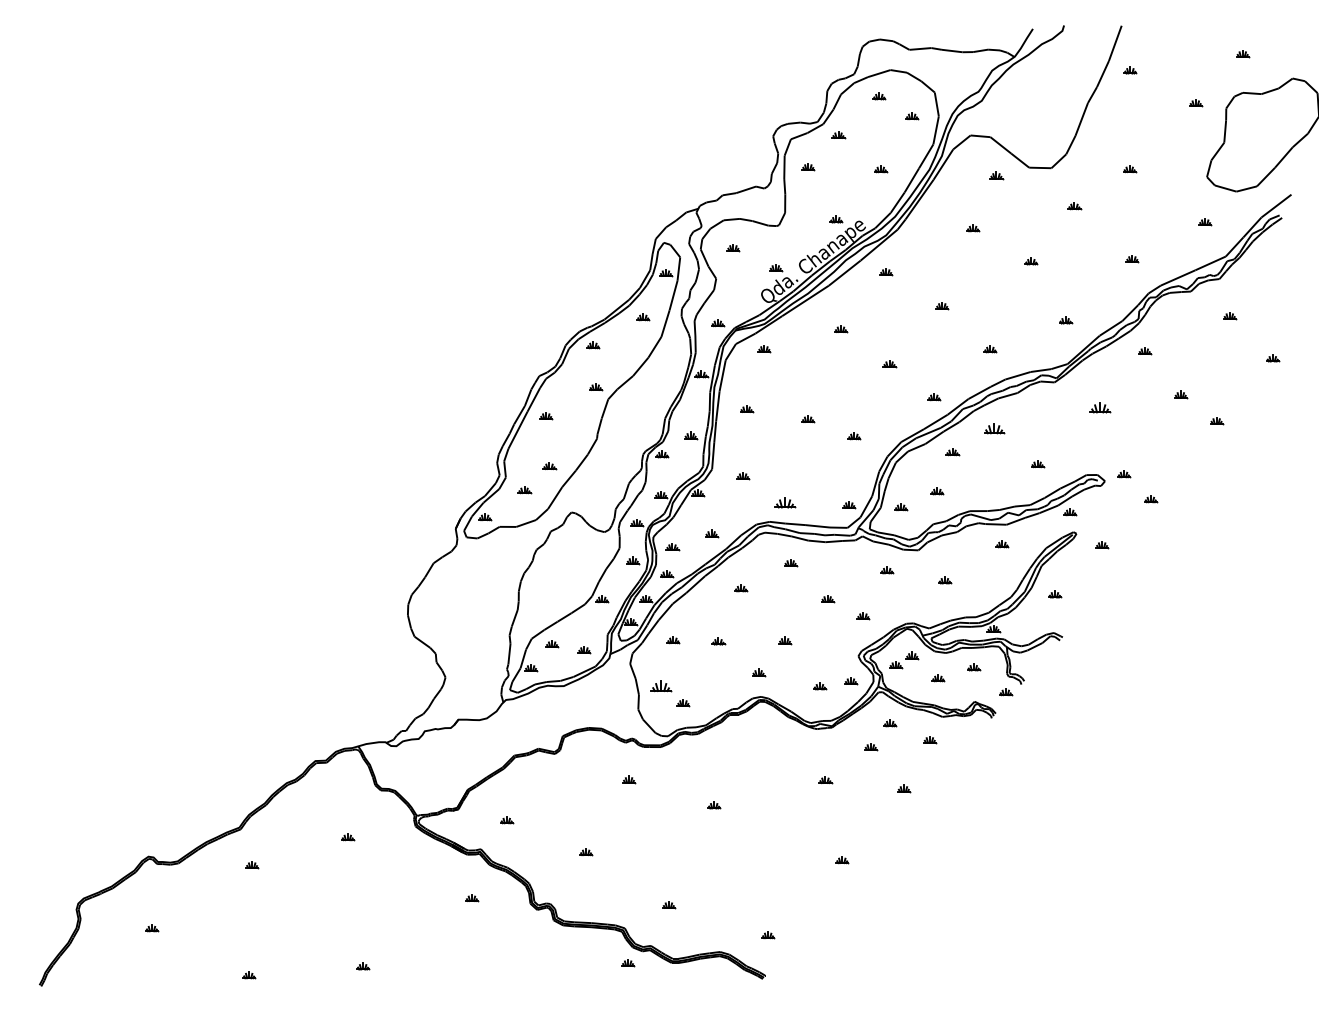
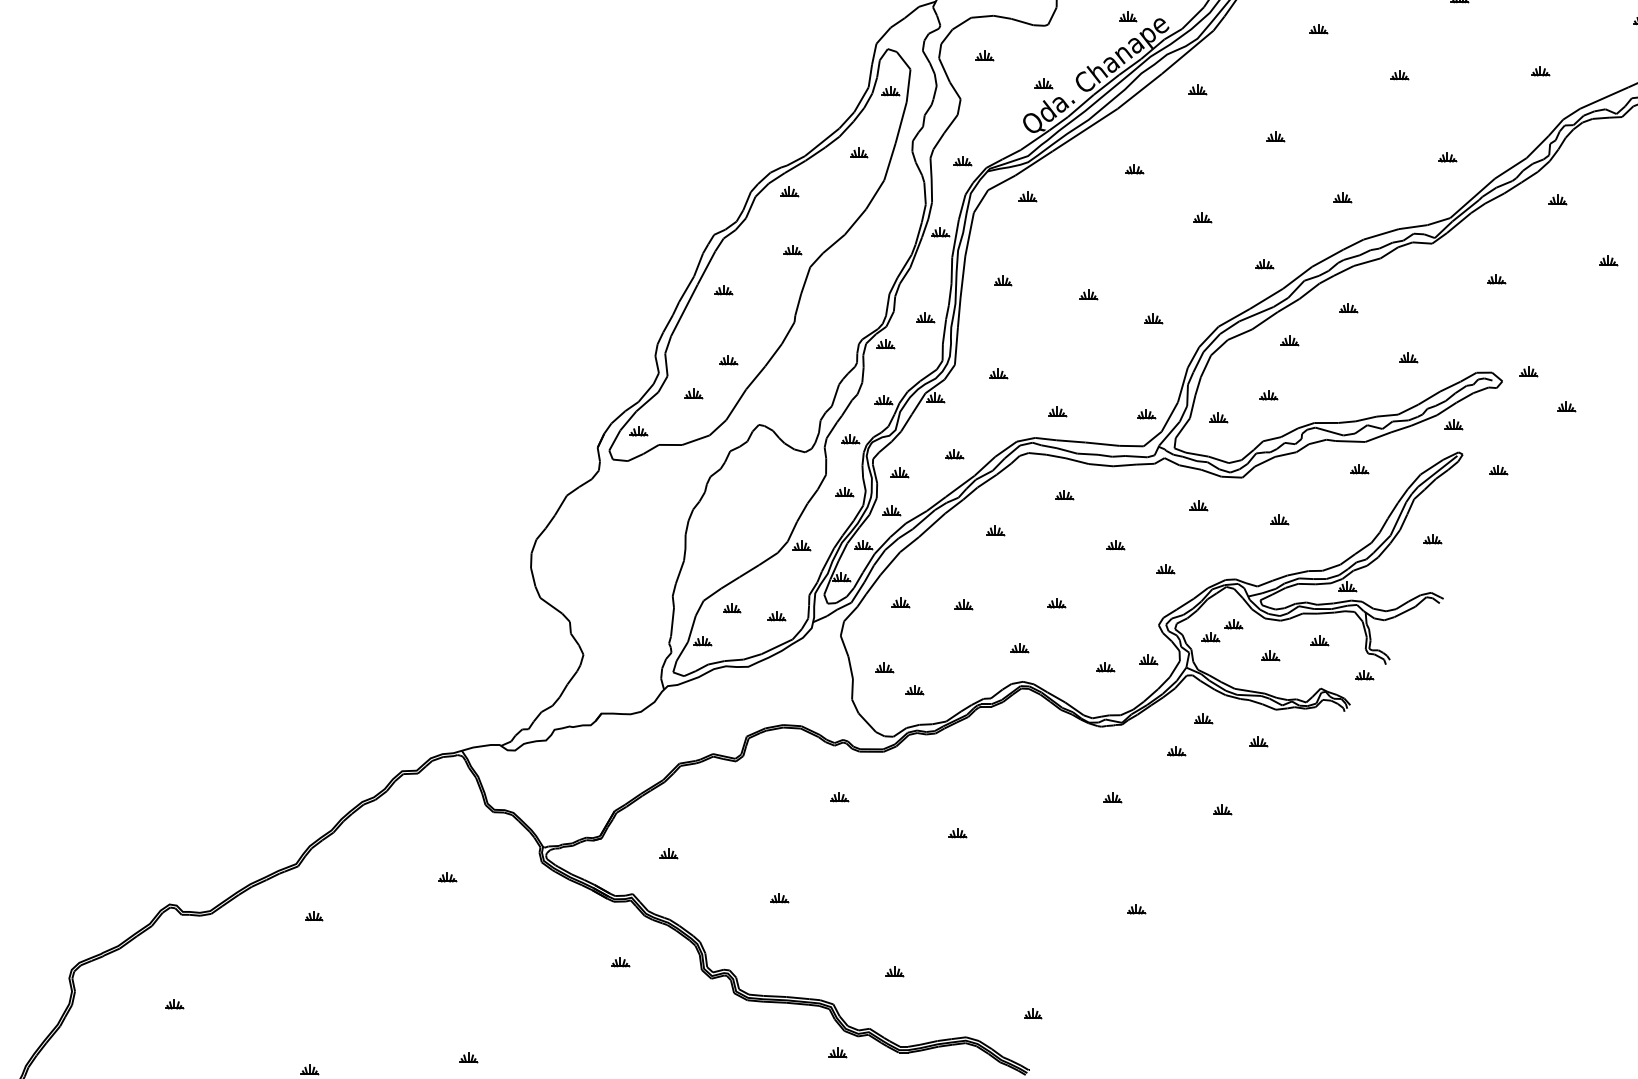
part: (1100, 408) -> (1496, 279), size x0.62
part: (994, 428) -> (1348, 307), size x0.62
part: (785, 503) -> (1057, 412), size x0.62
part: (661, 687) -> (884, 668), size x0.62

